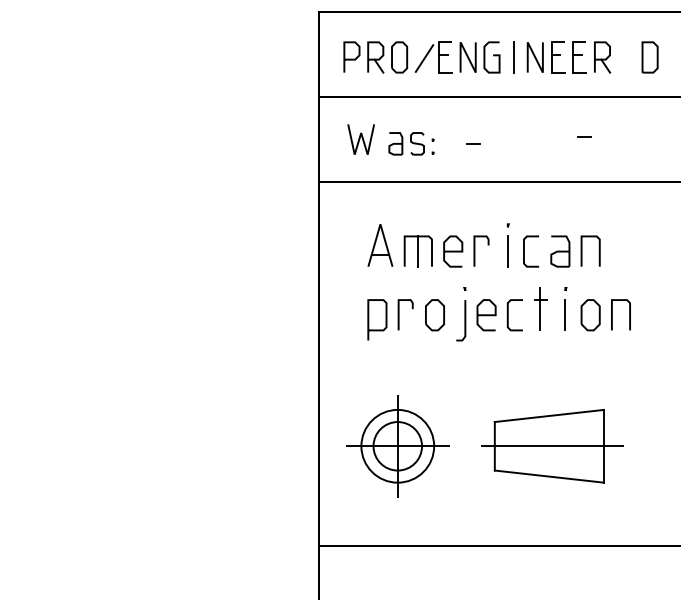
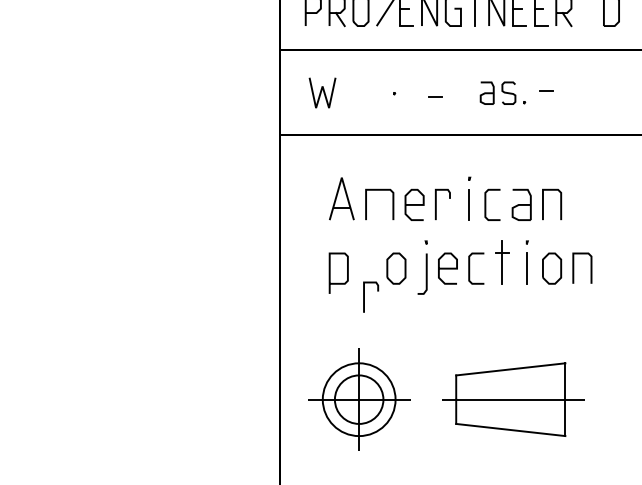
part: (411, 143) -> (502, 92), moved
line: (417, 251) -> (378, 204), removed
line: (399, 314) -> (364, 296), moved

